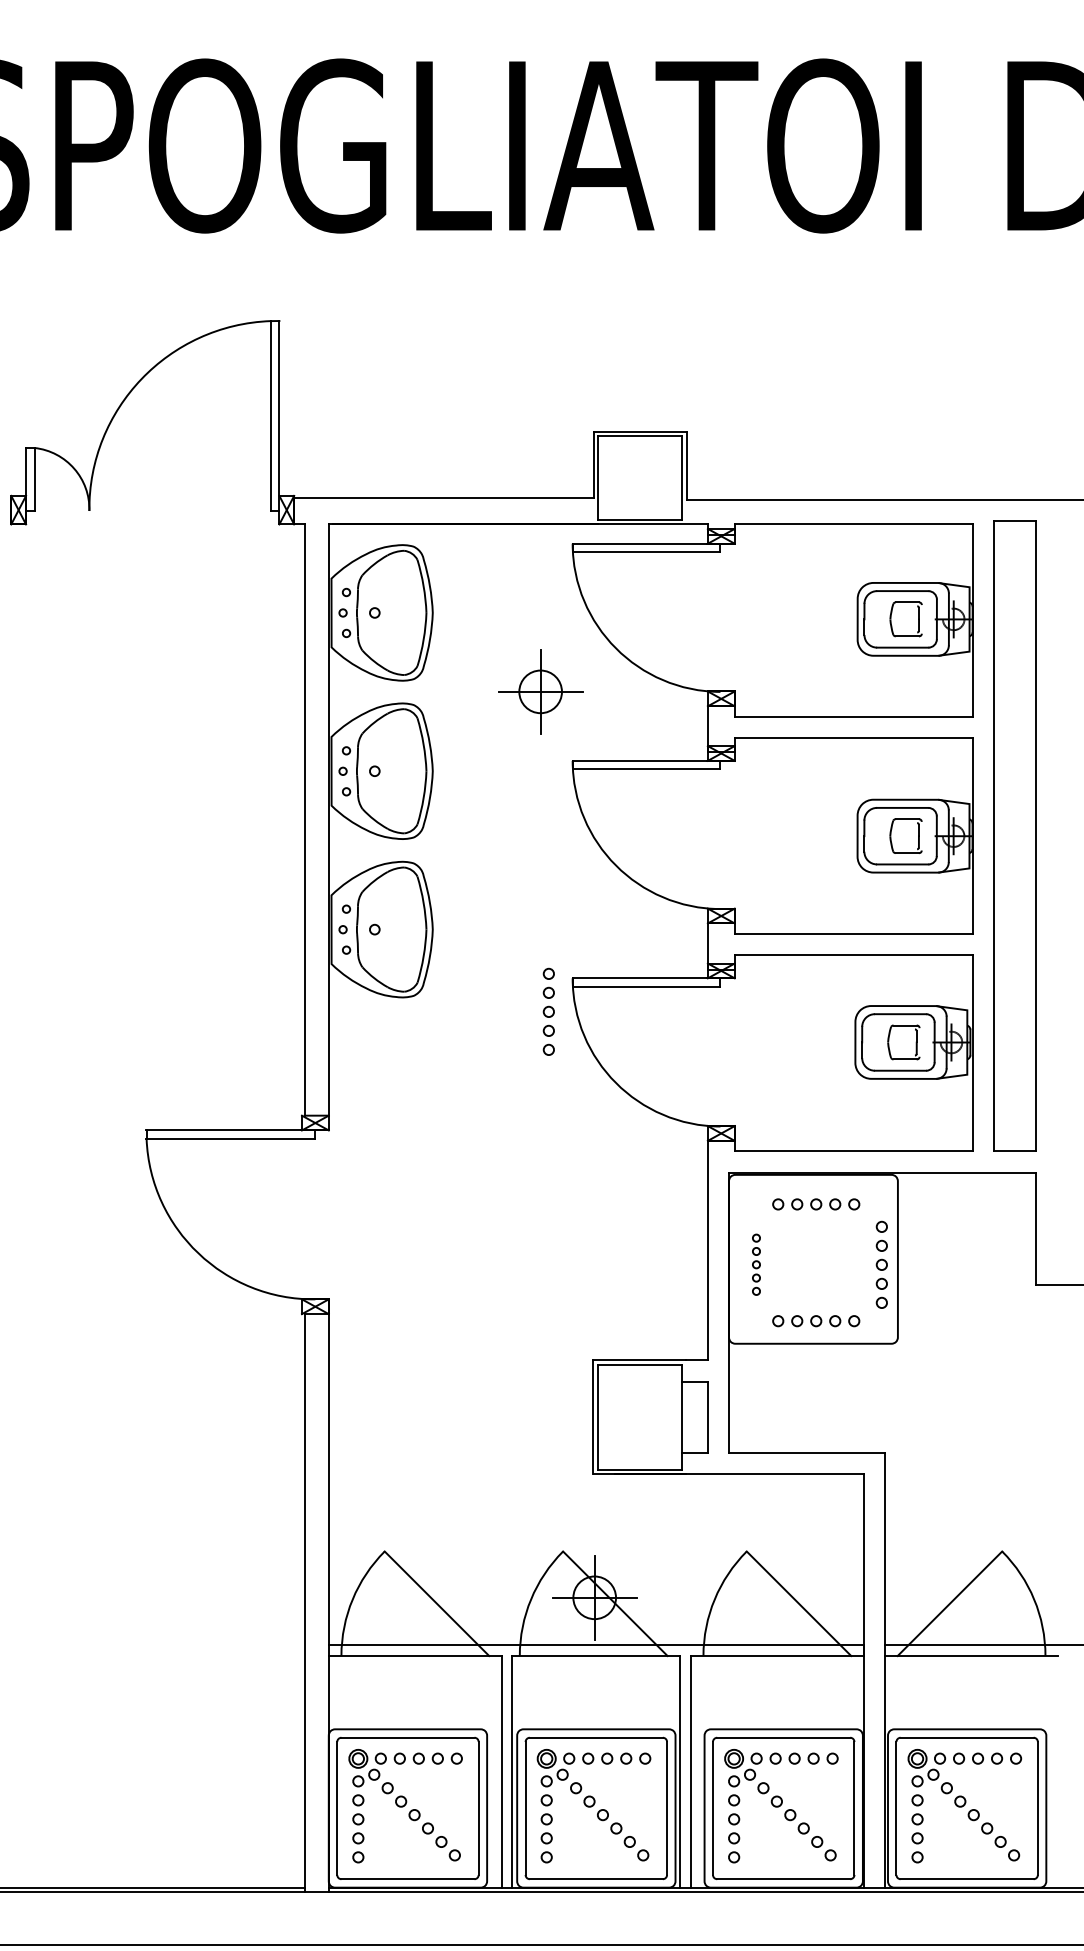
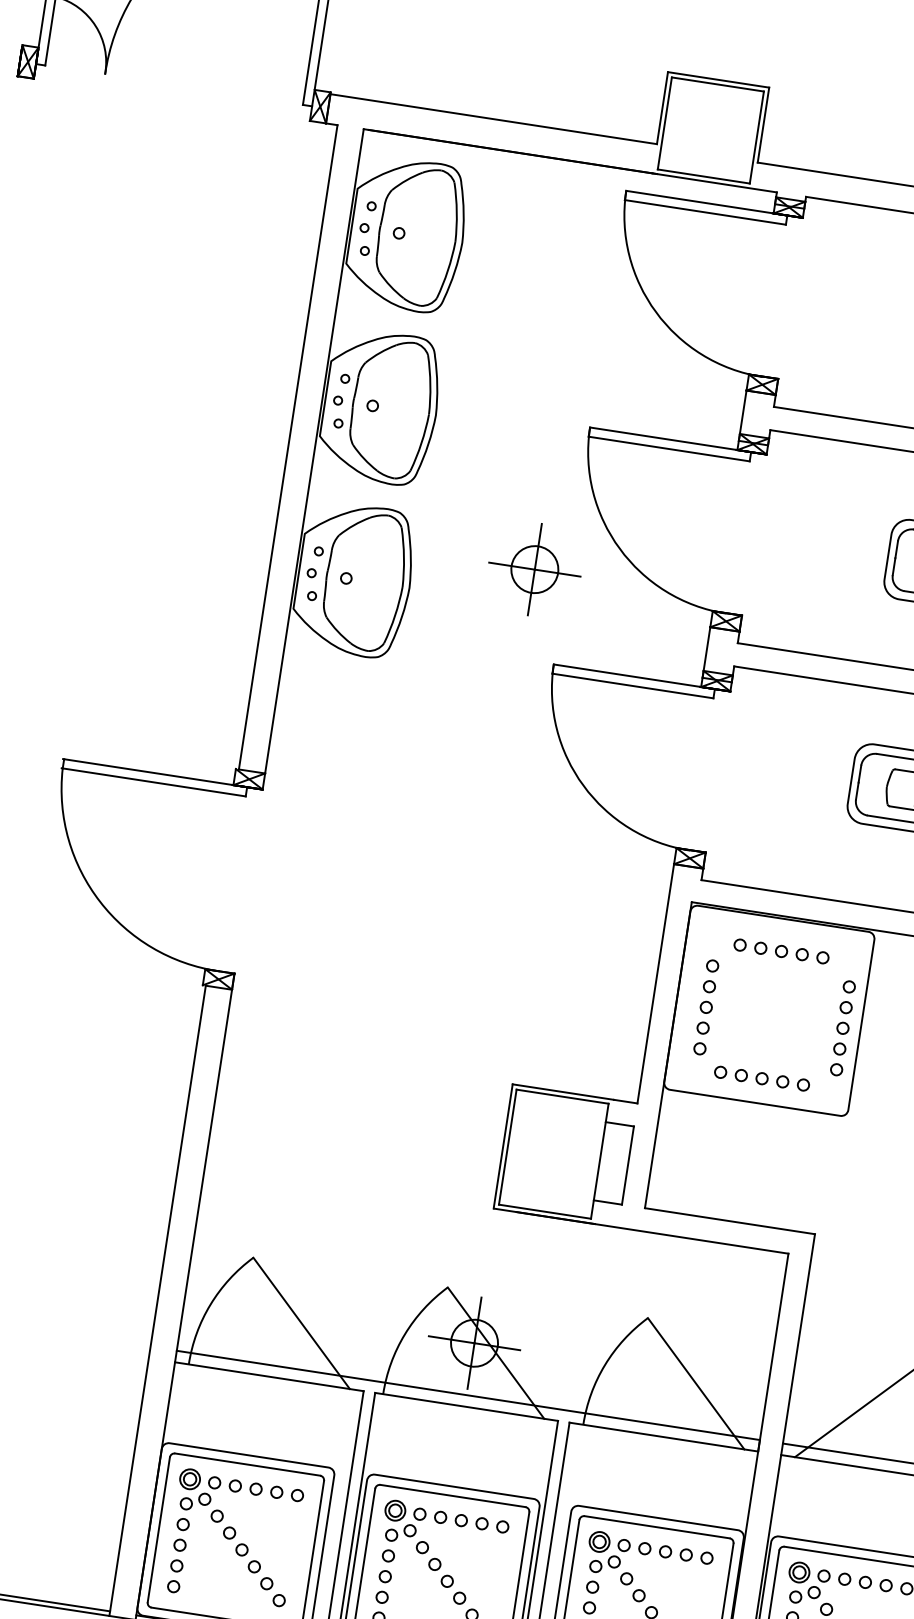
part: (540, 691) -> (534, 569), moved
part: (548, 1011) -> (521, 696), removed
part: (756, 1264) -> (706, 1006), size x1.43

